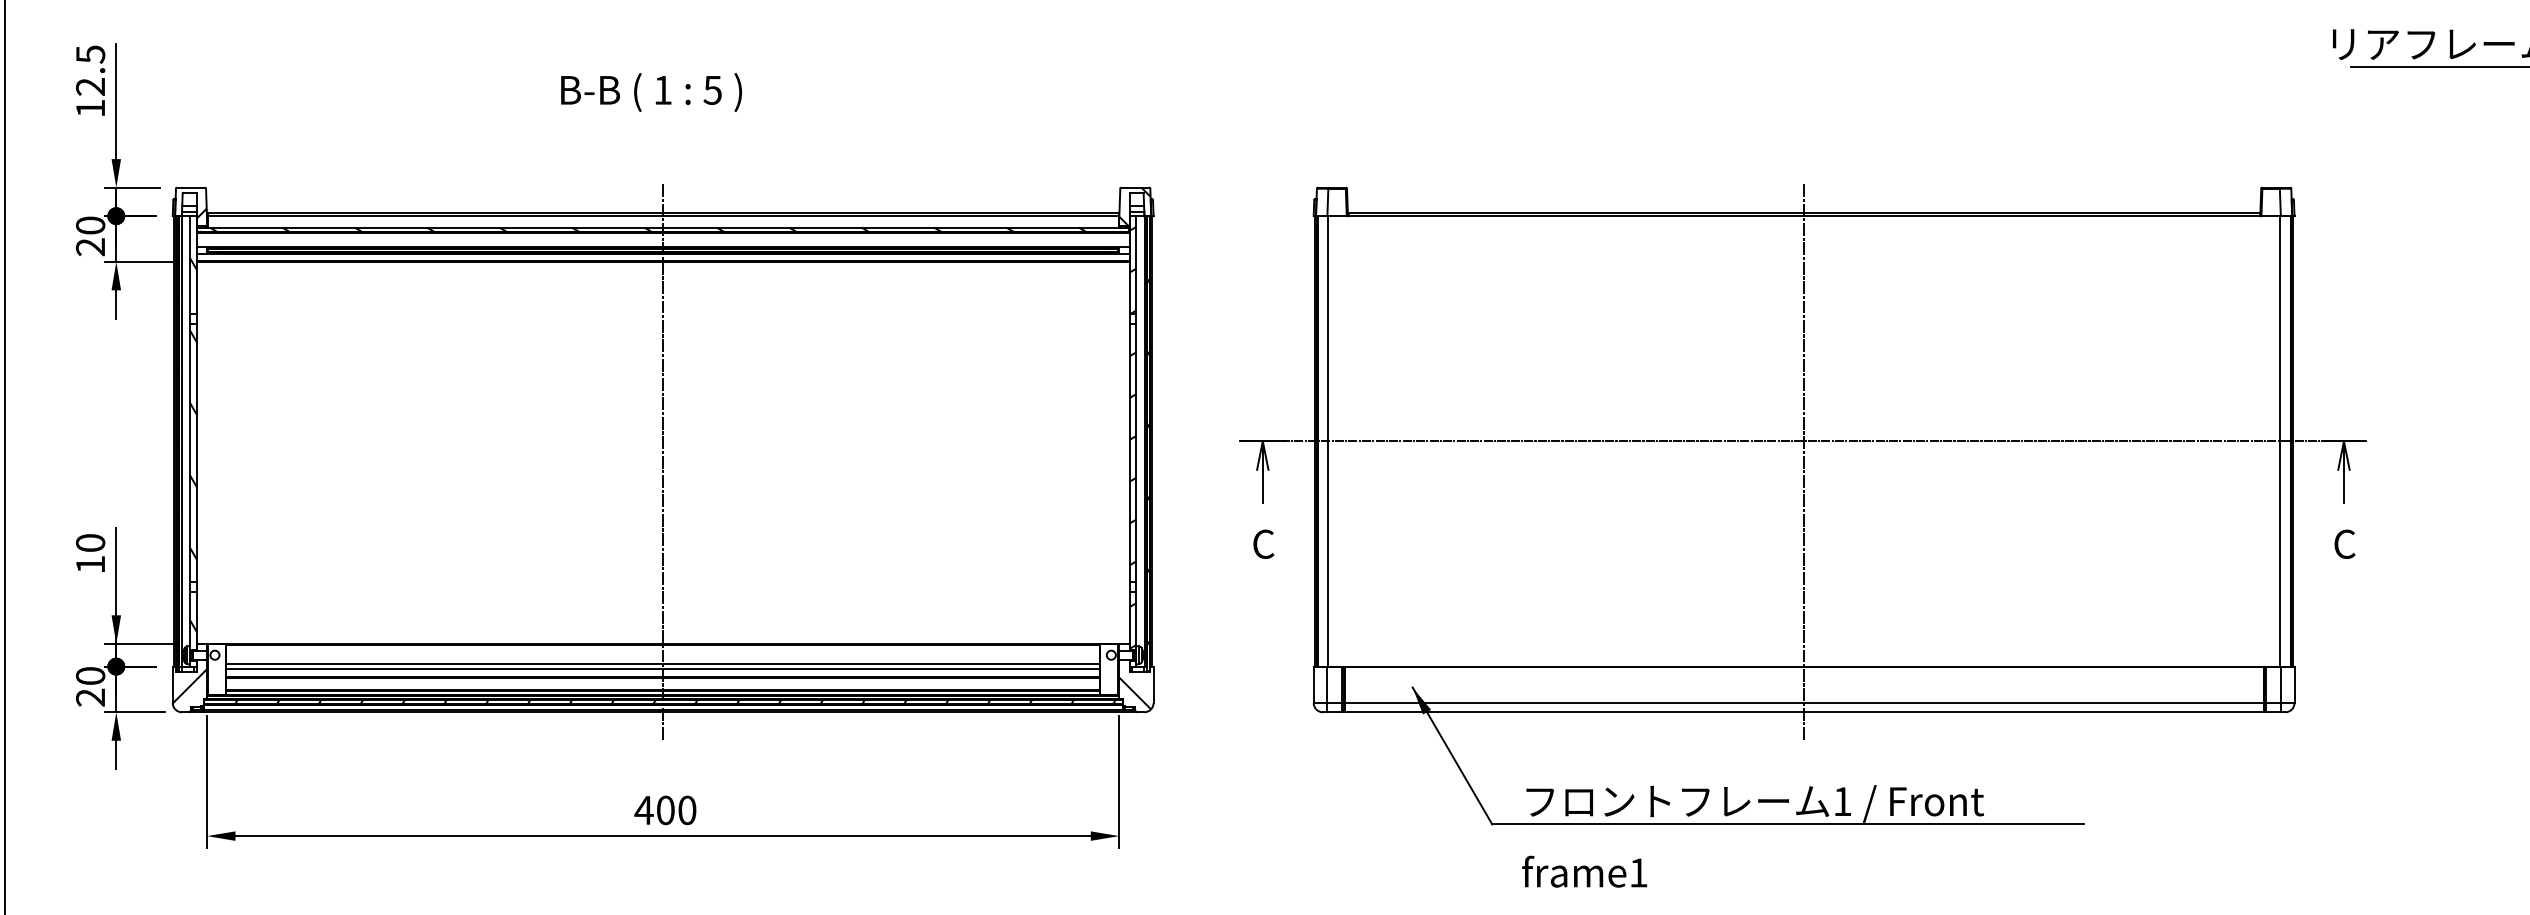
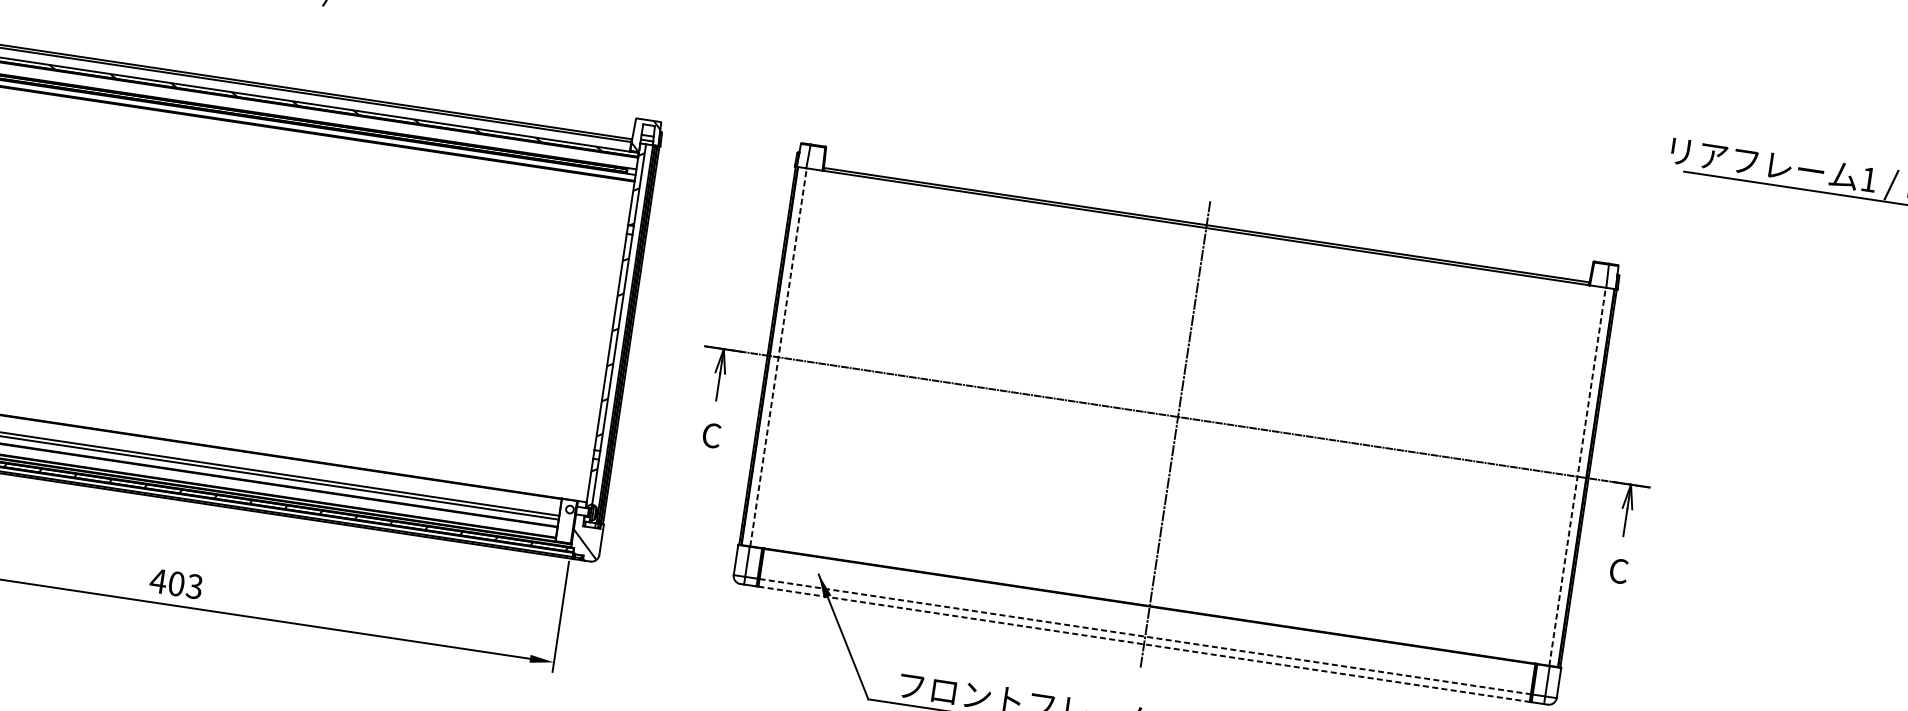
line: (1327, 440) -> (778, 356), solid -> dashed
line: (2280, 440) -> (1577, 476), solid -> dashed
line: (663, 462) -> (218, 291), removed
line: (1804, 703) -> (1145, 637), solid -> dashed
line: (1804, 712) -> (1144, 644), solid -> dashed
text: (687, 810) -> (194, 586), 400 -> 403

